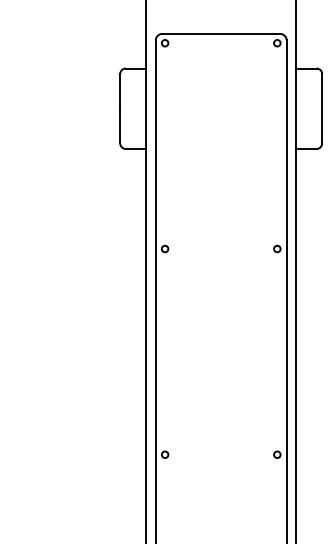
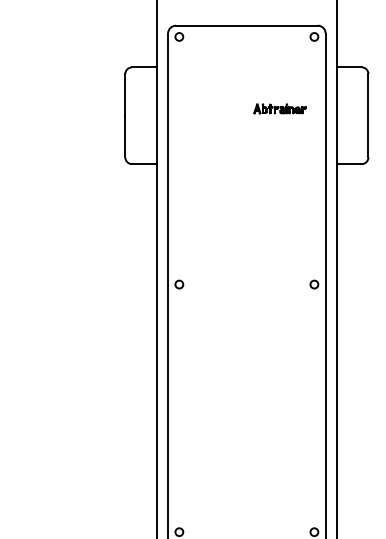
part: (248, 102) -> (279, 108), added

